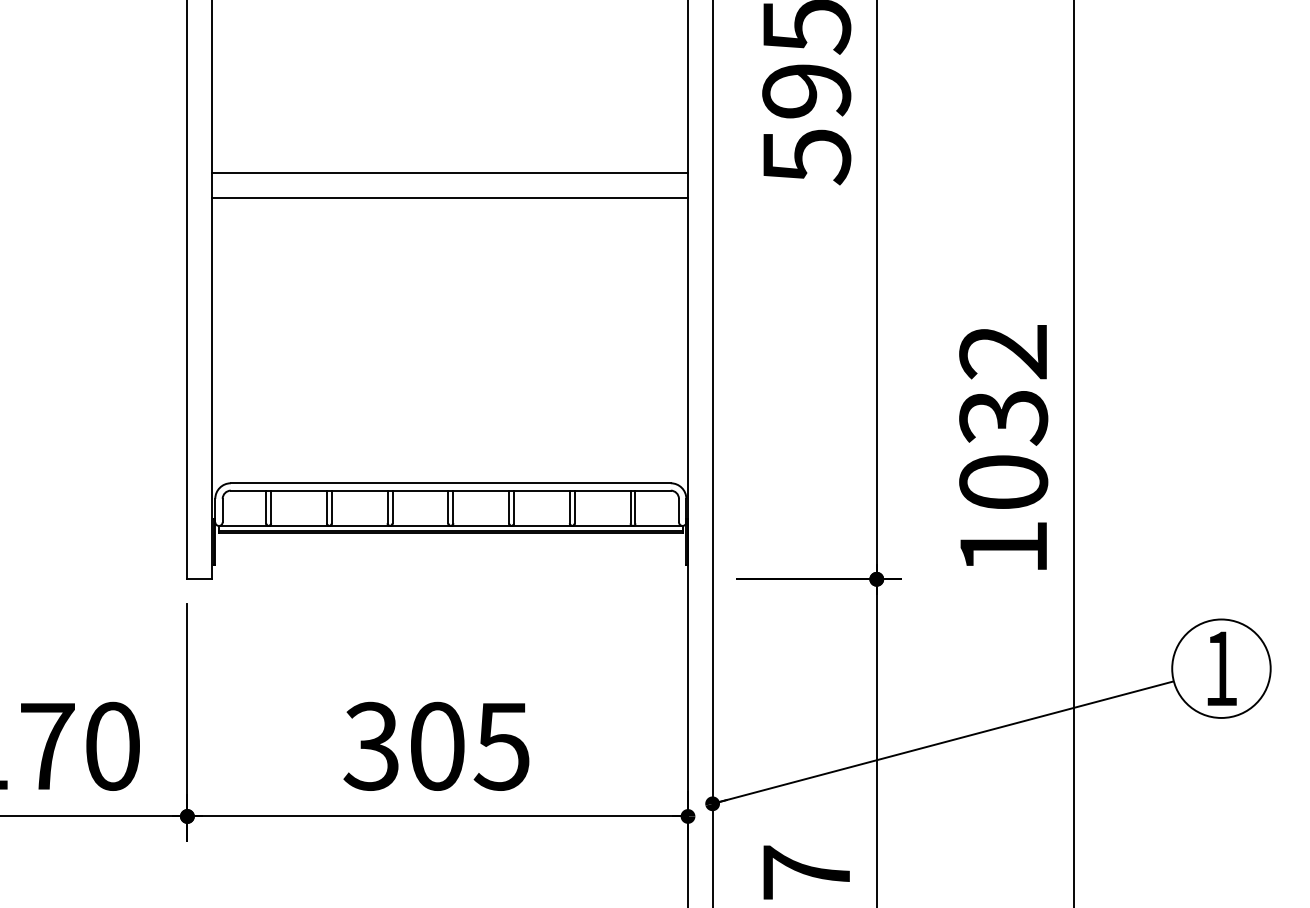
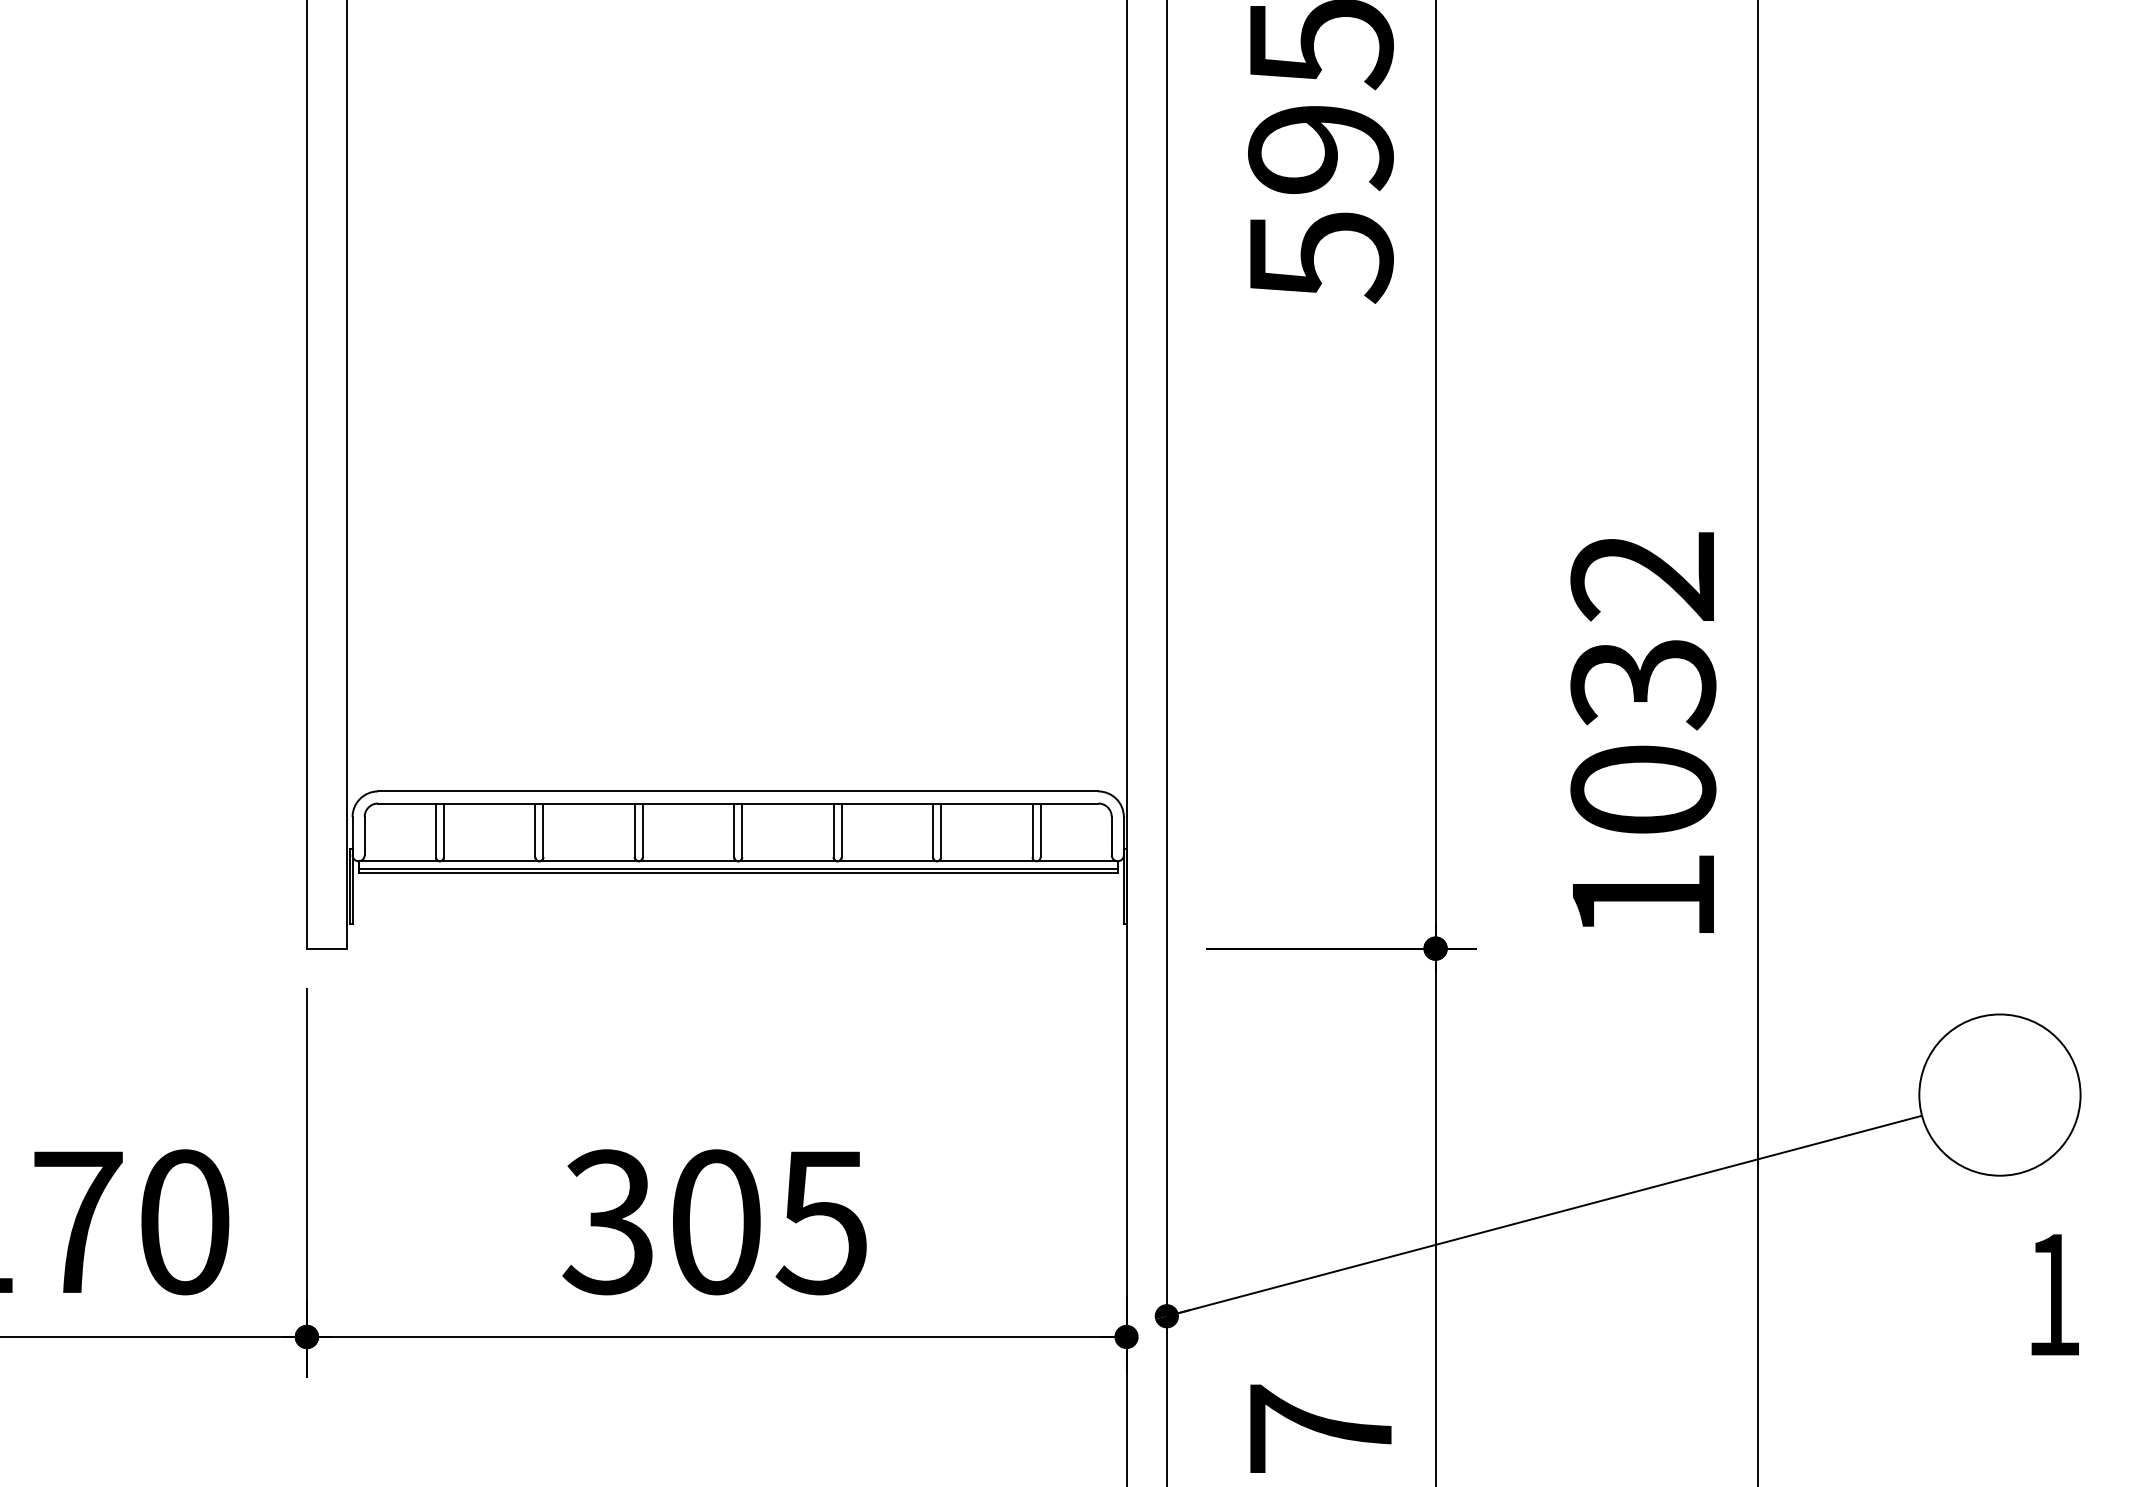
line: (450, 173) -> (737, 284), removed
line: (450, 197) -> (737, 323), removed
text: (1221, 668) -> (2054, 1294), moved

